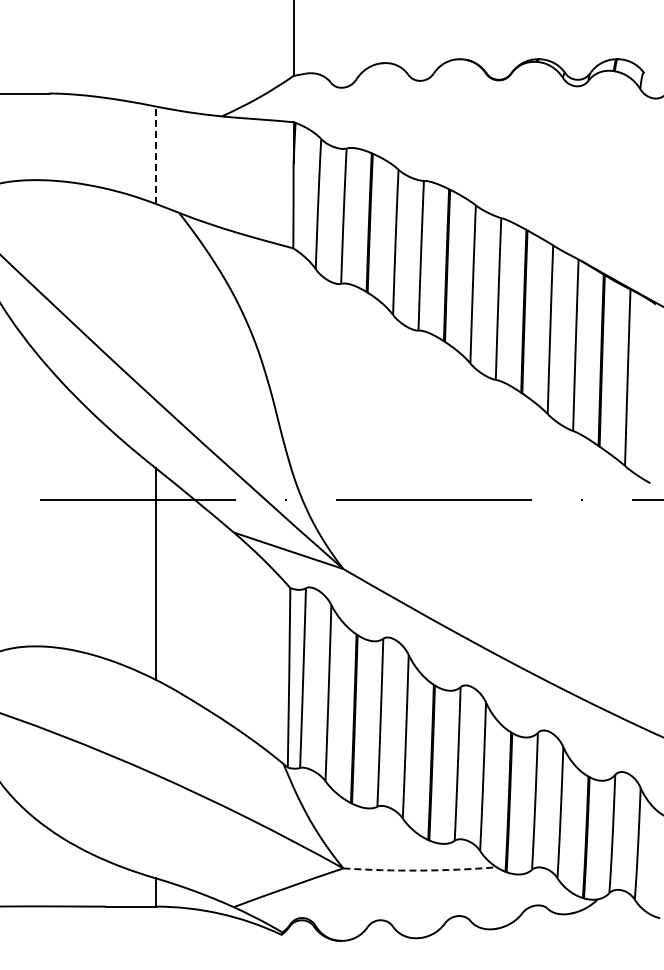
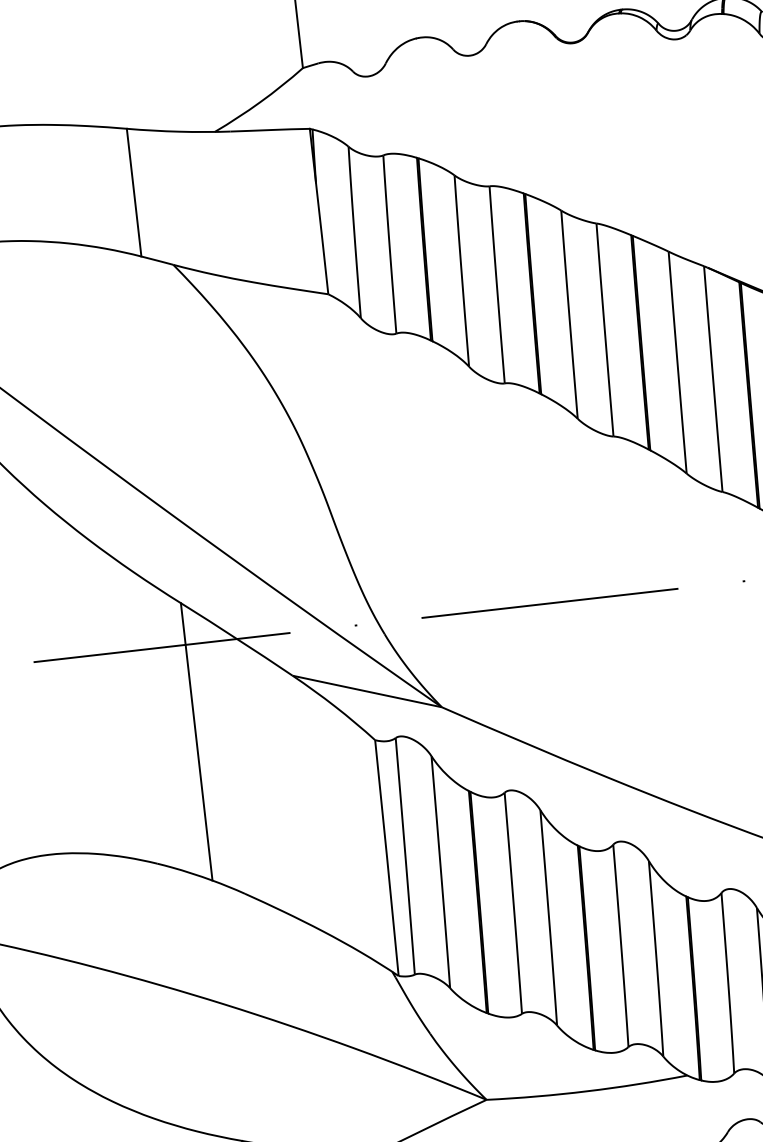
line: (155, 155) -> (133, 193), dashed -> solid
arc: (420, 870) -> (588, 1091), dashed -> solid

